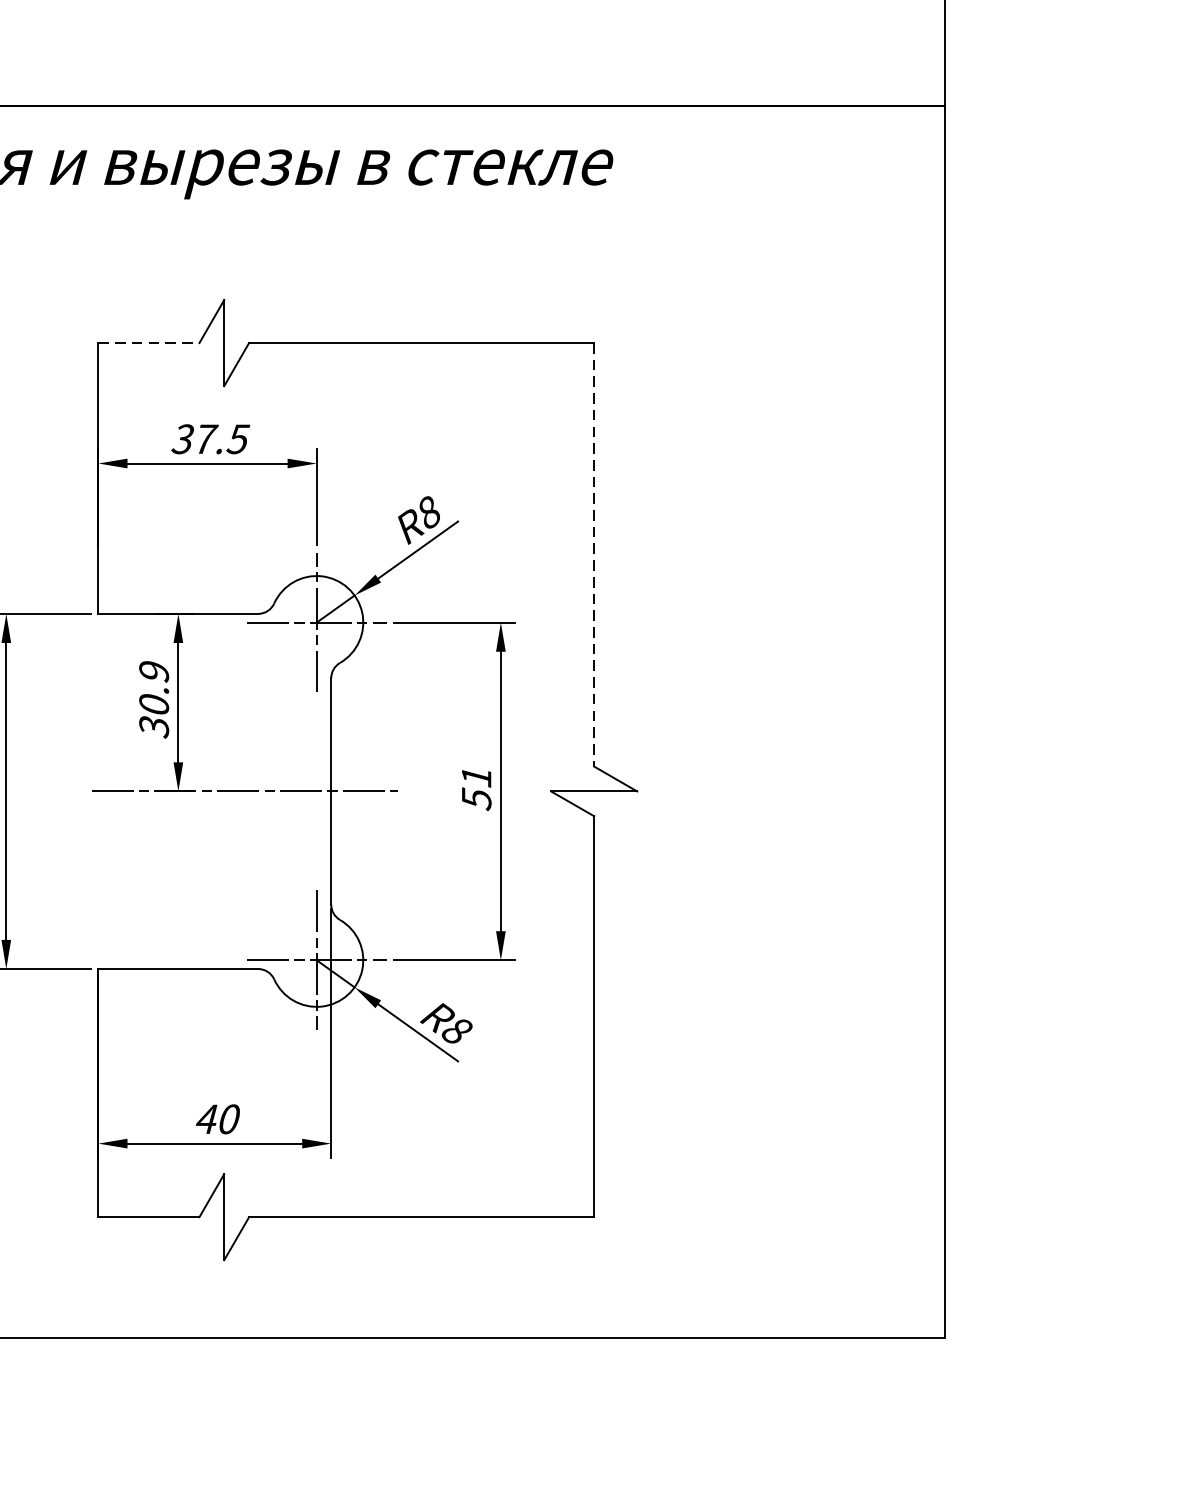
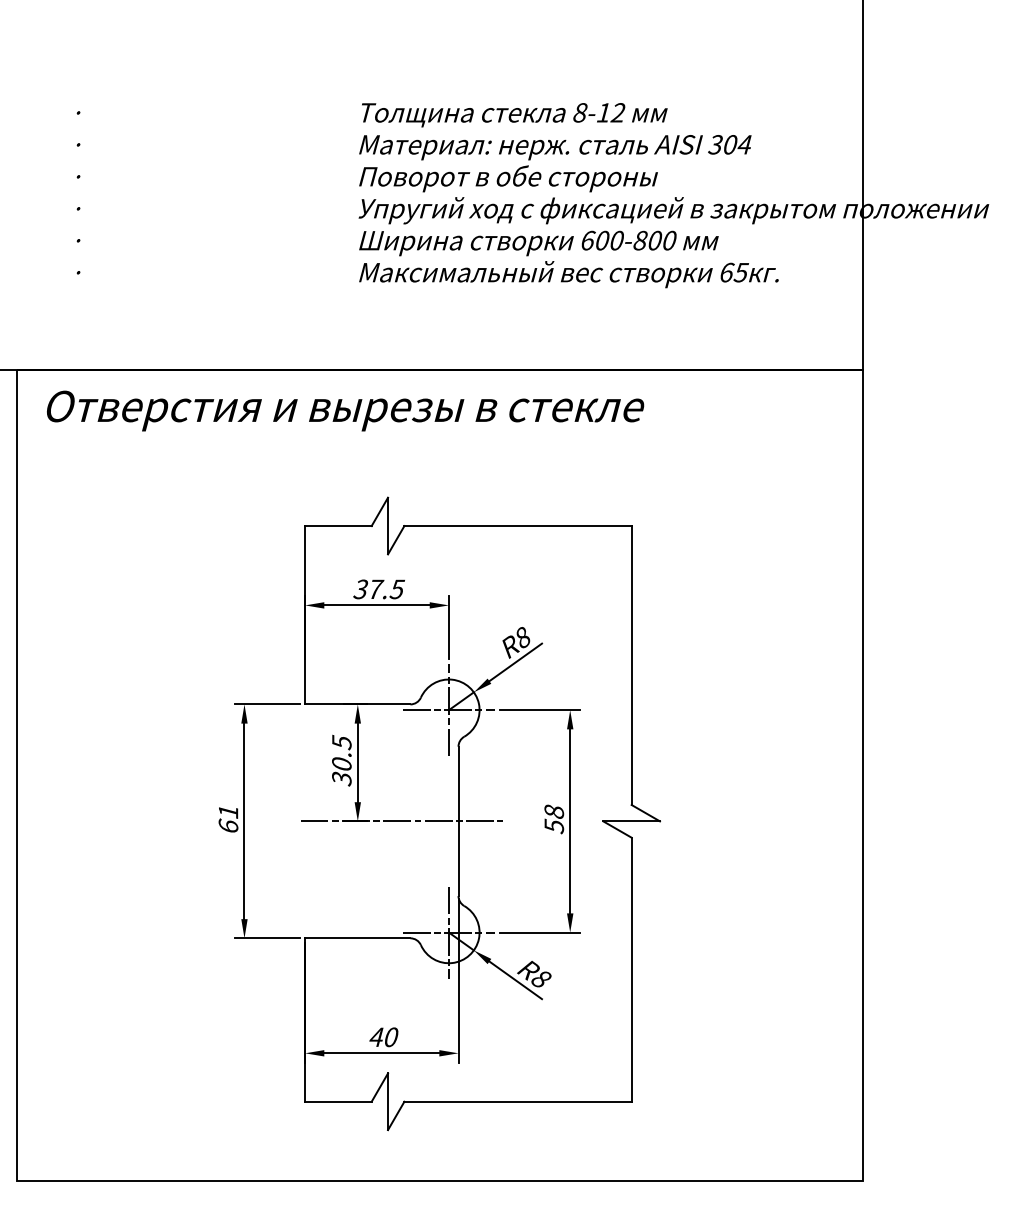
line: (149, 343) -> (338, 526), dashed -> solid
line: (593, 556) -> (631, 666), dashed -> solid
text: (153, 671) -> (341, 742), 30.9 -> 30.5
text: (477, 776) -> (554, 811), 51 -> 58

